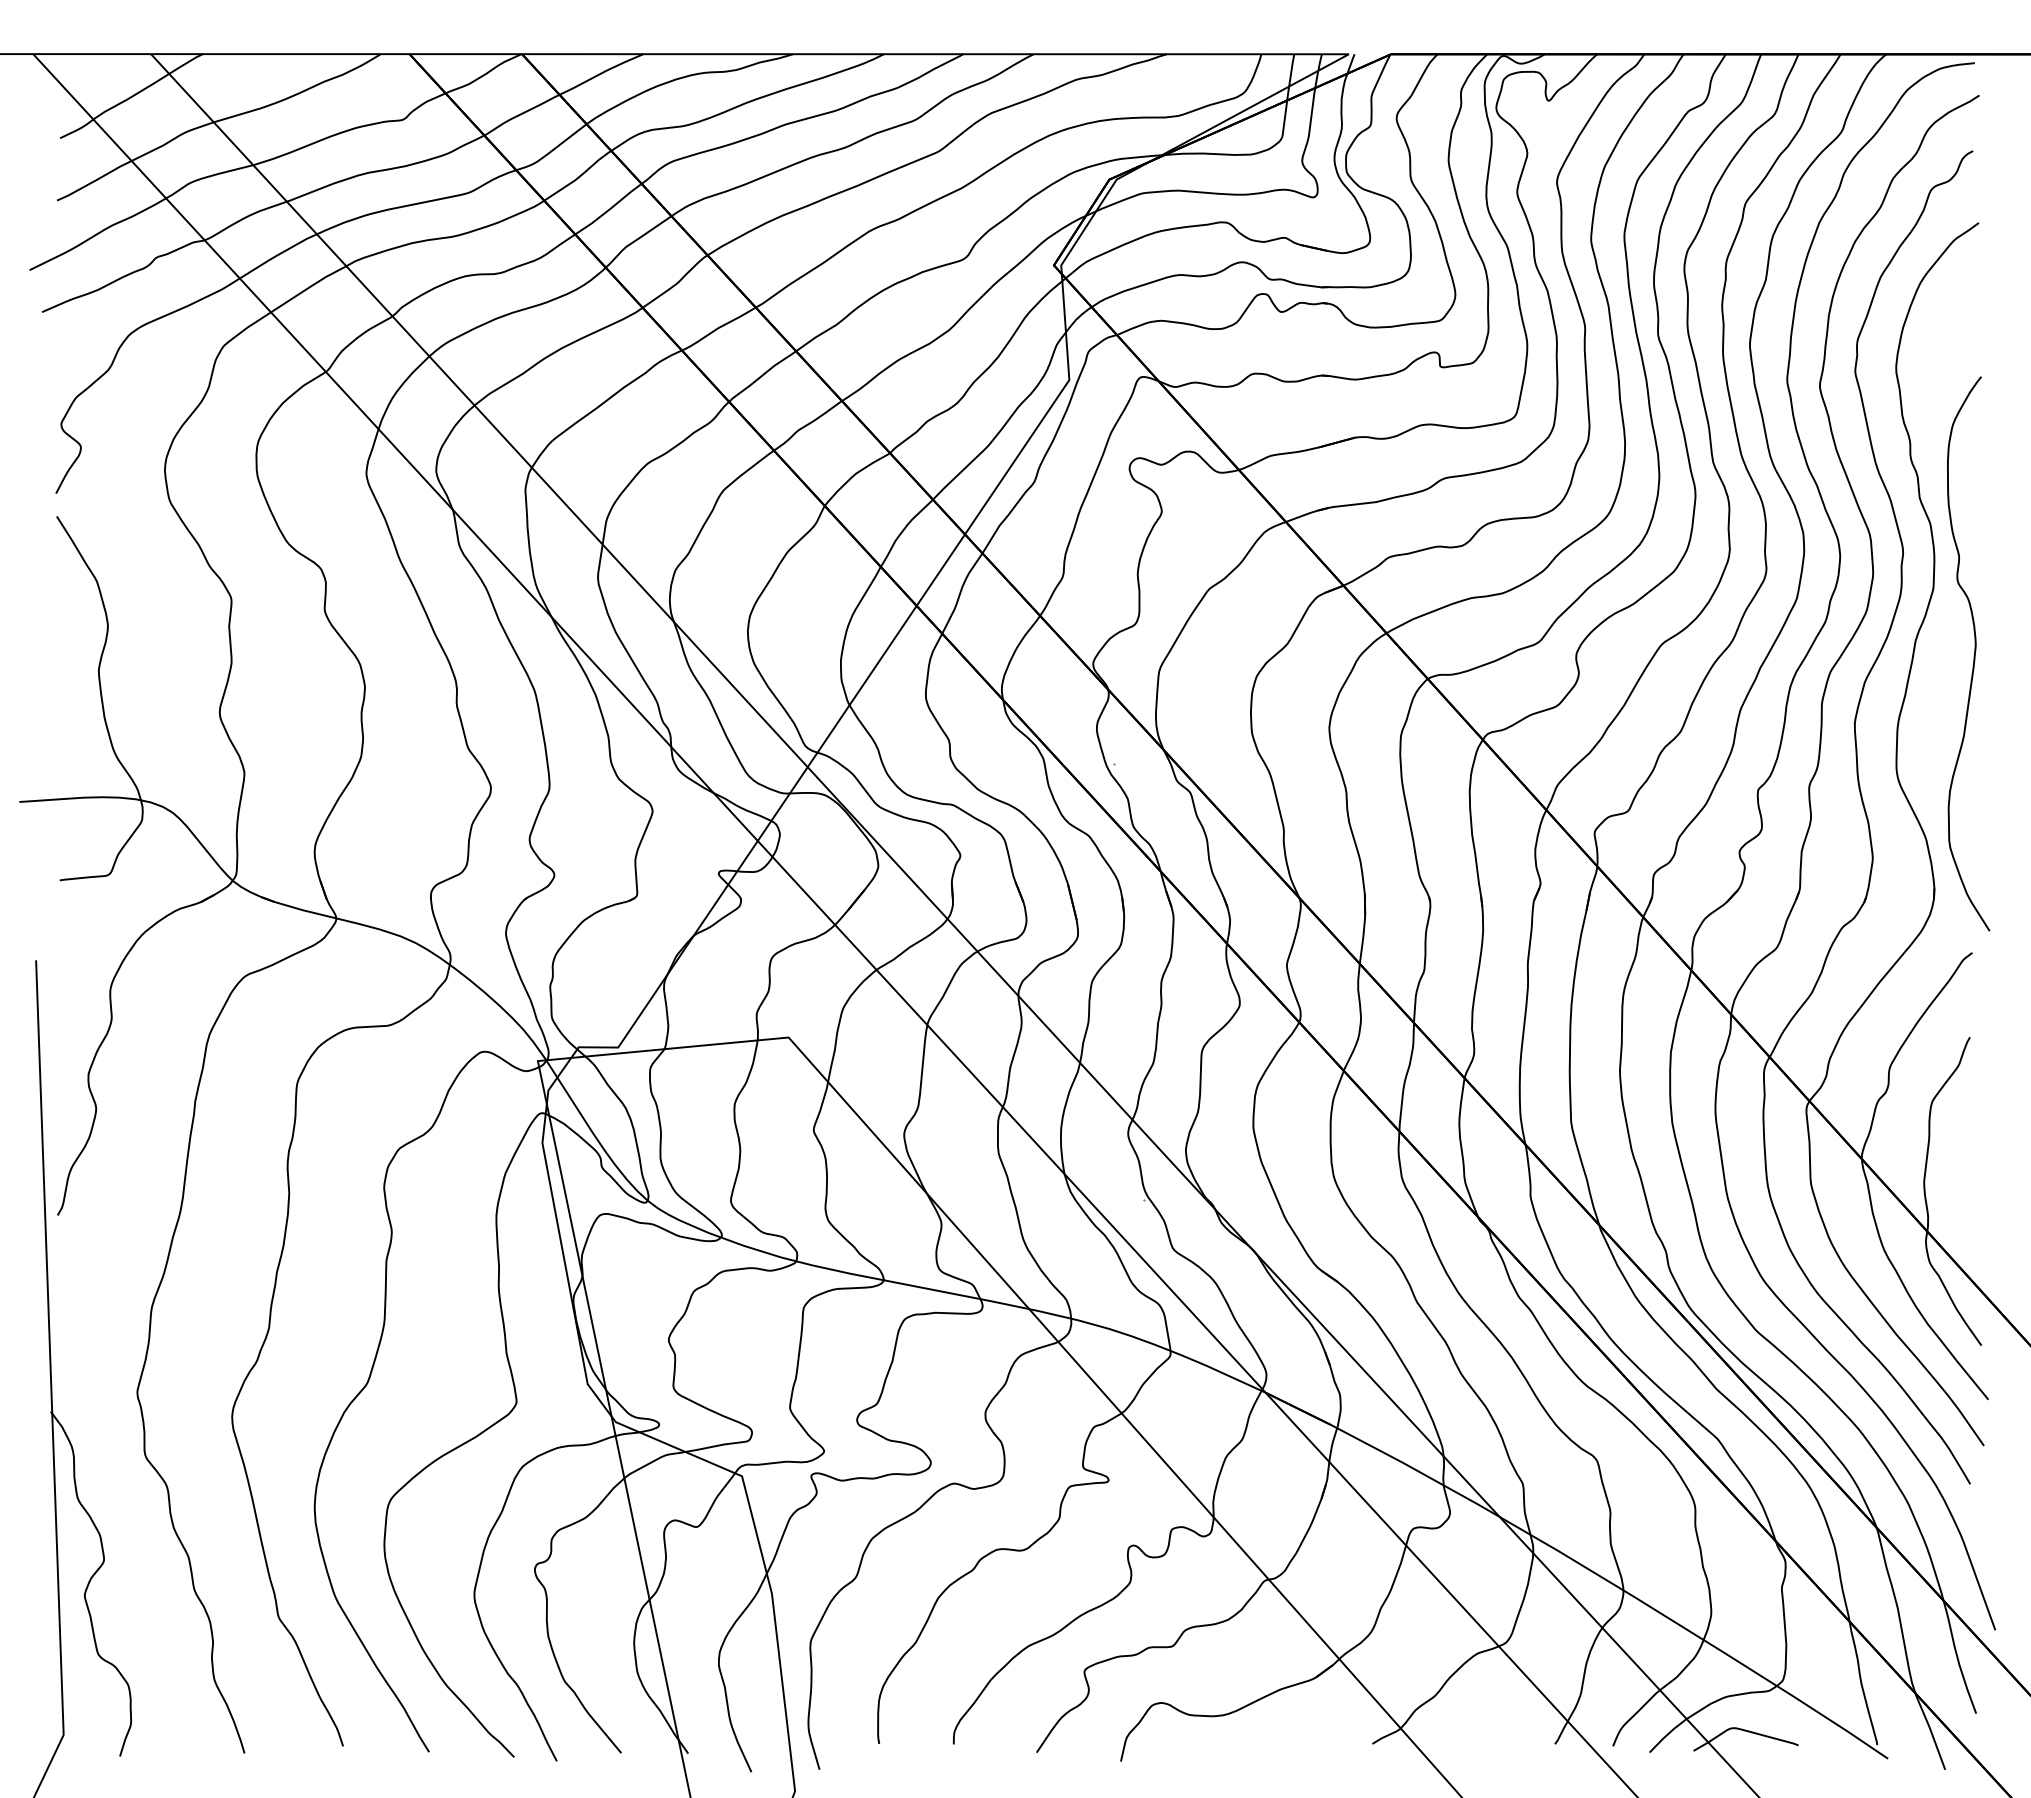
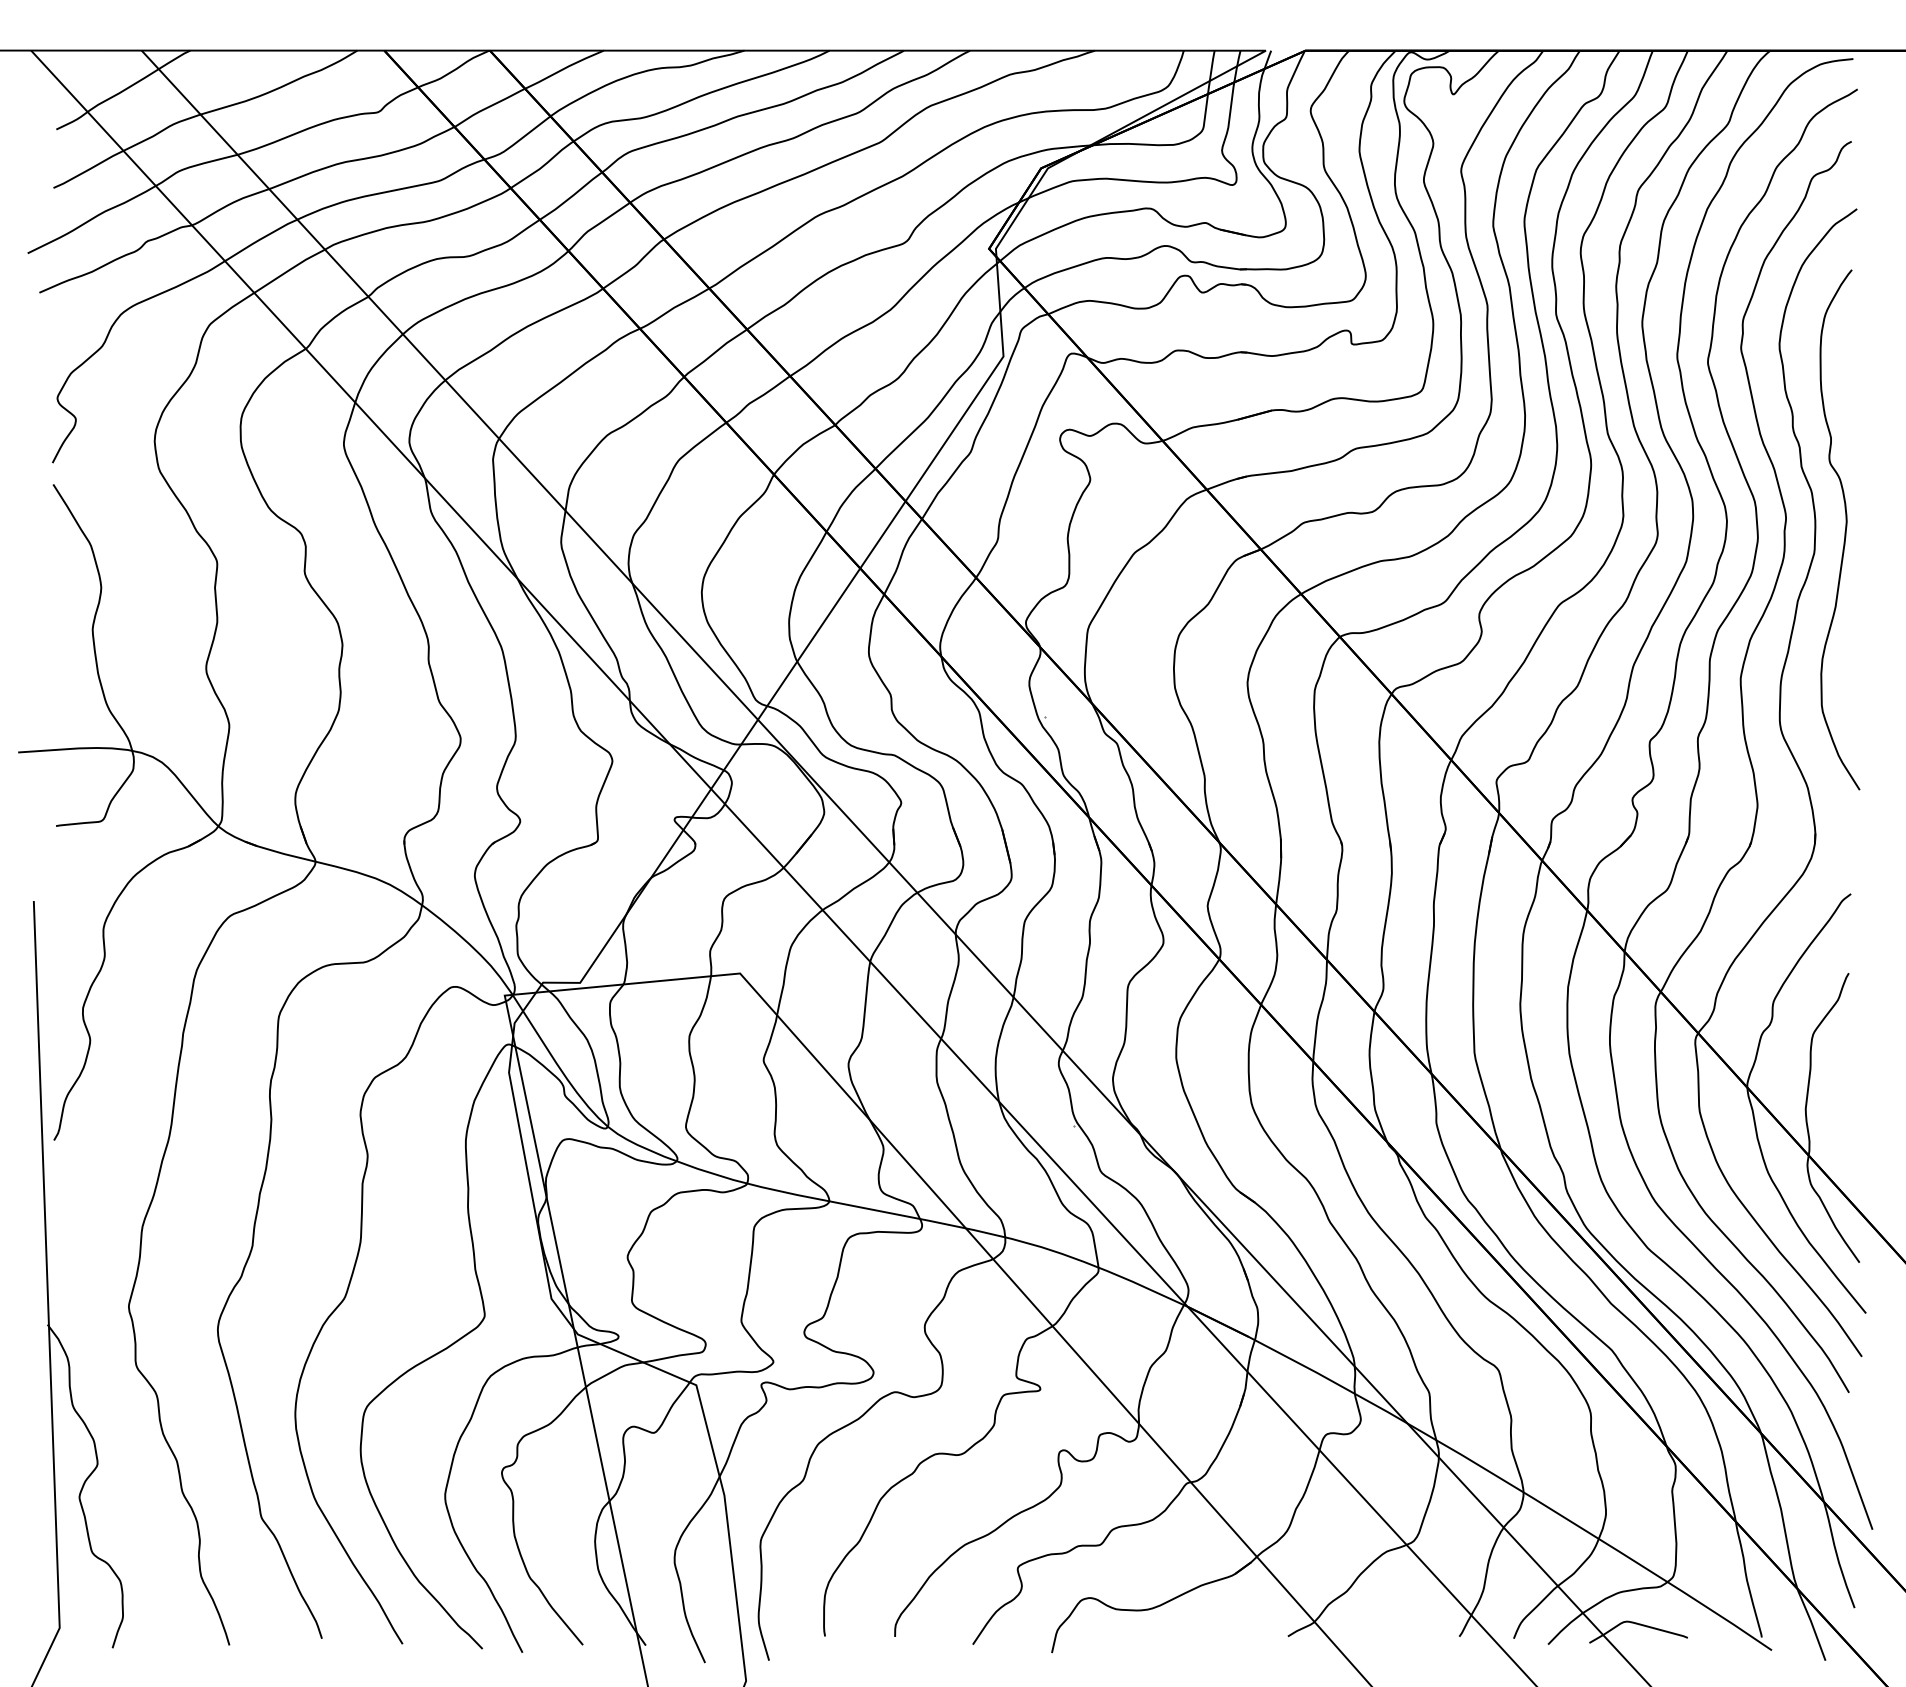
curve: (1973, 655) -> (1844, 531), moved

